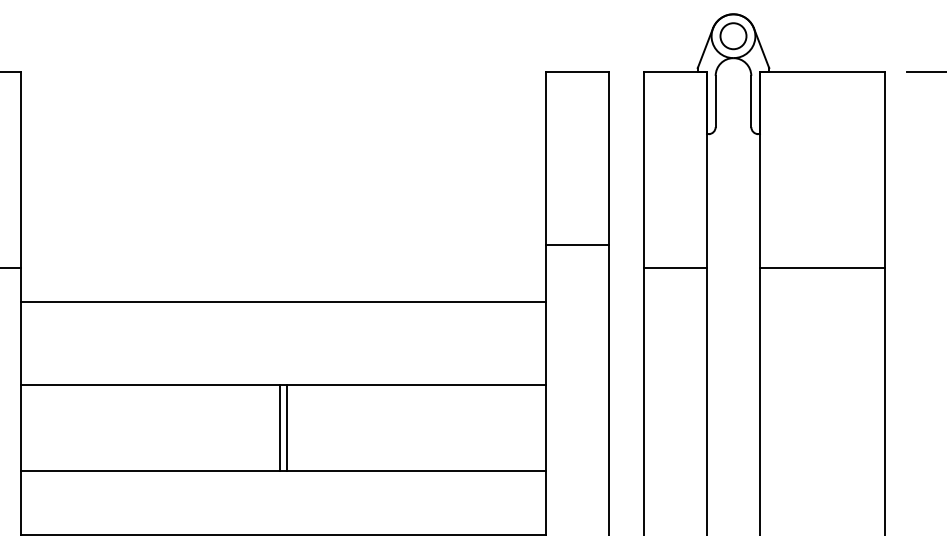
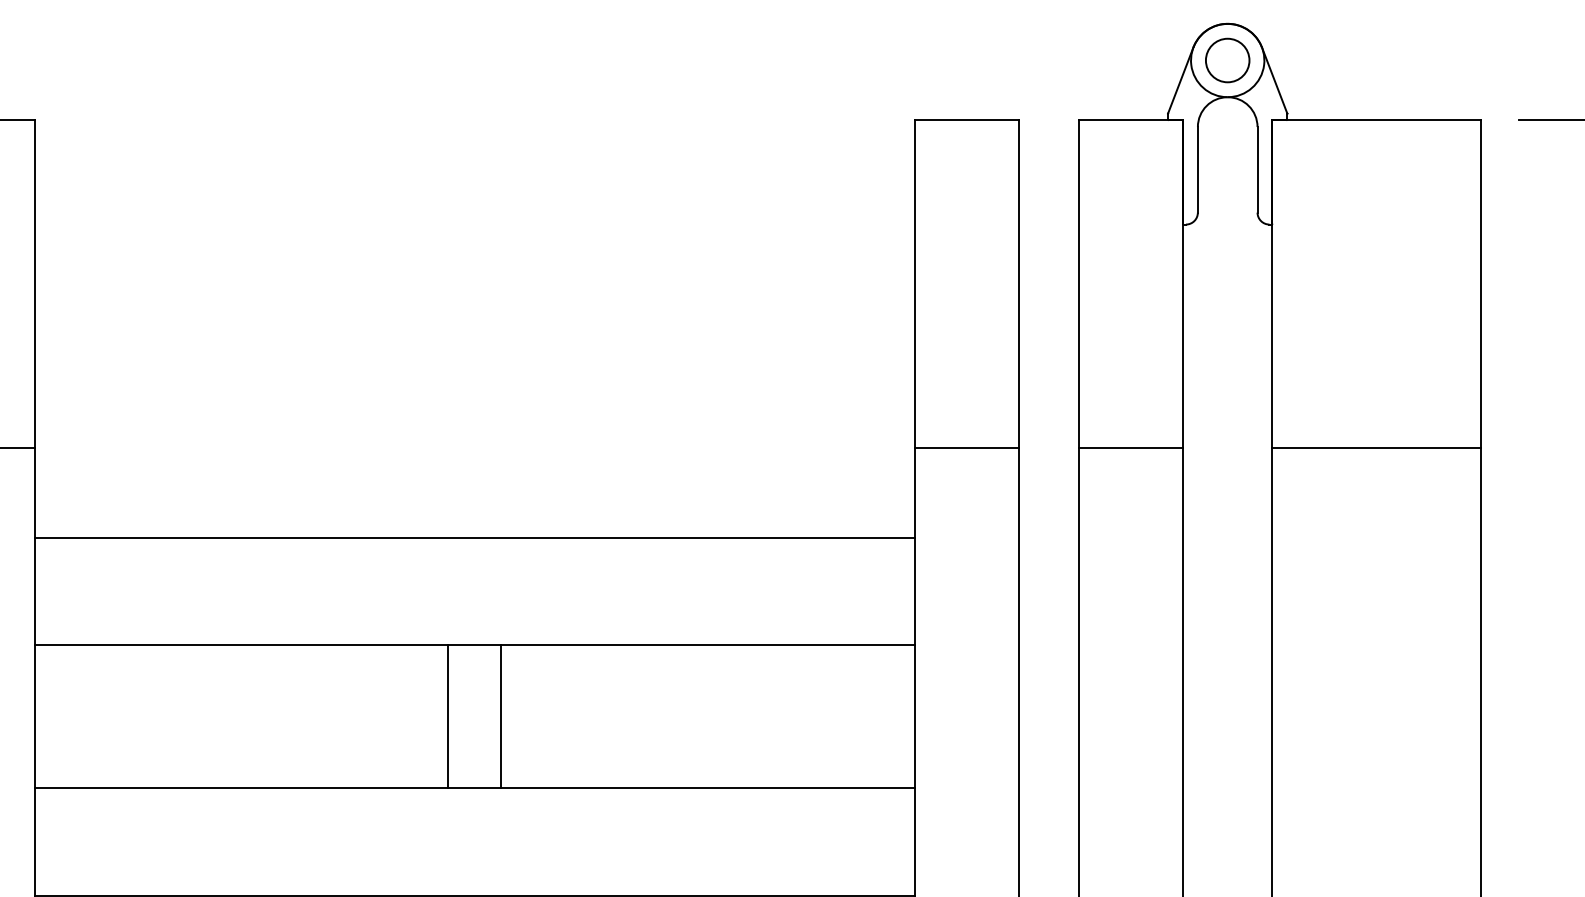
line: (577, 244) -> (966, 447), moved
line: (283, 302) -> (474, 538), moved
line: (279, 427) -> (501, 715), moved
line: (286, 427) -> (447, 715), moved

